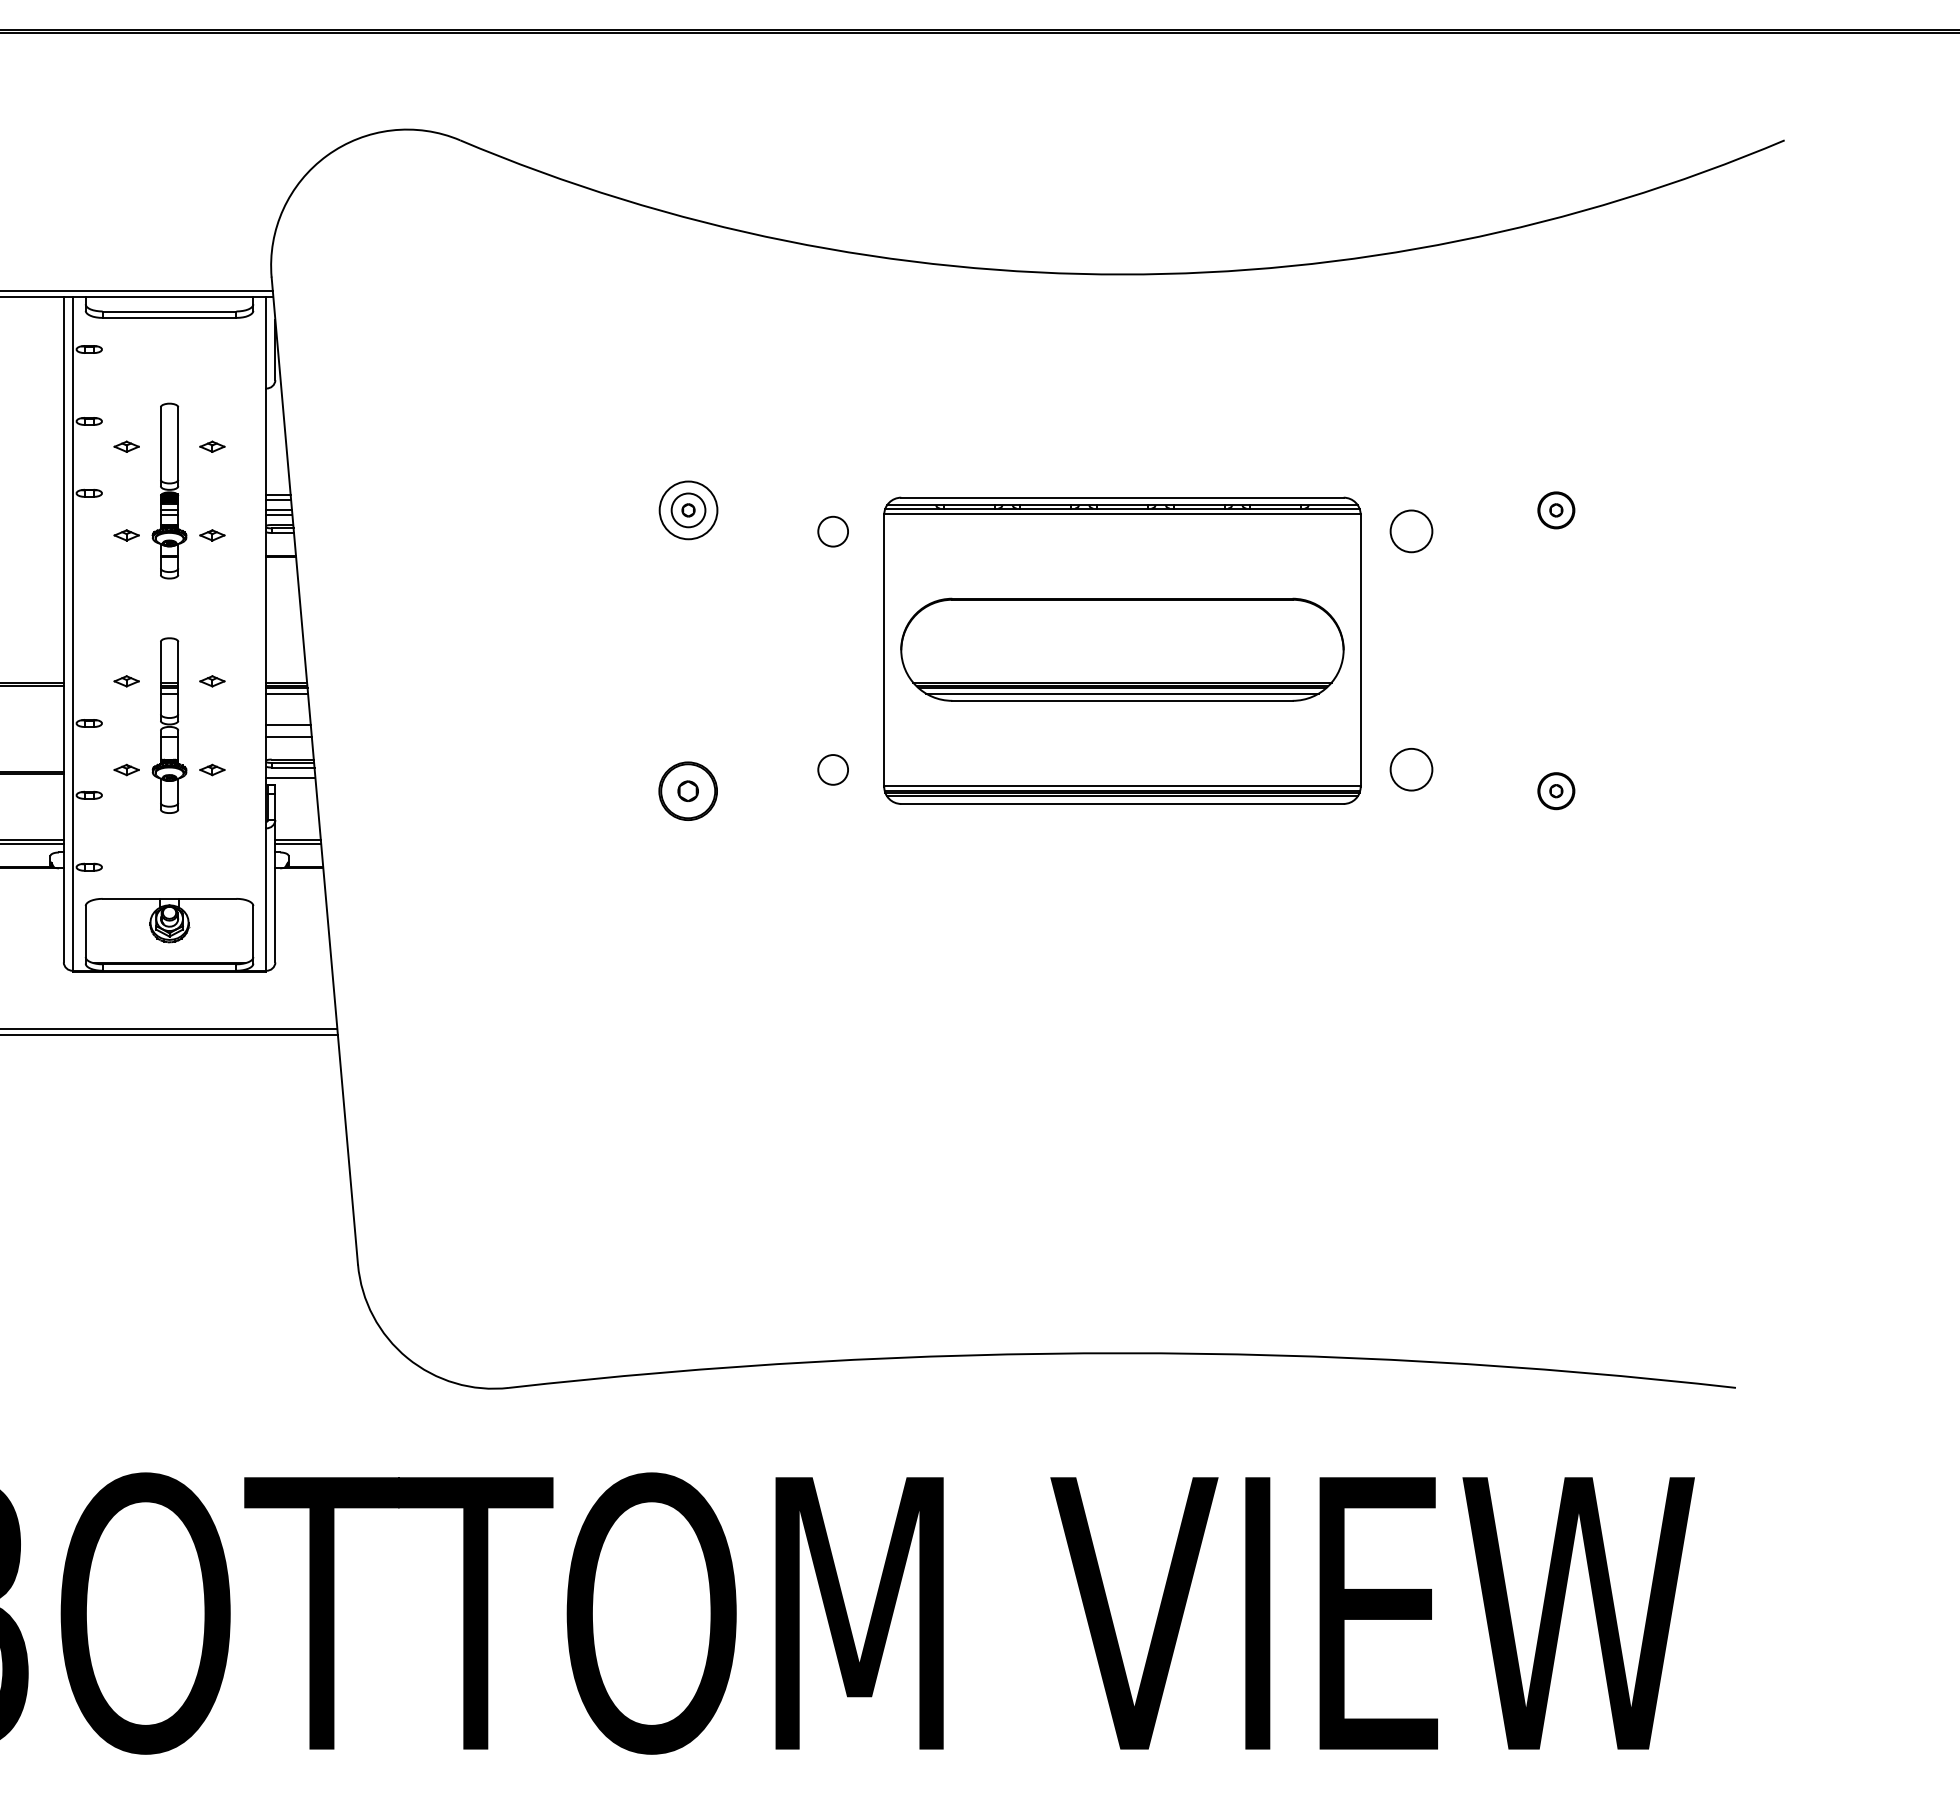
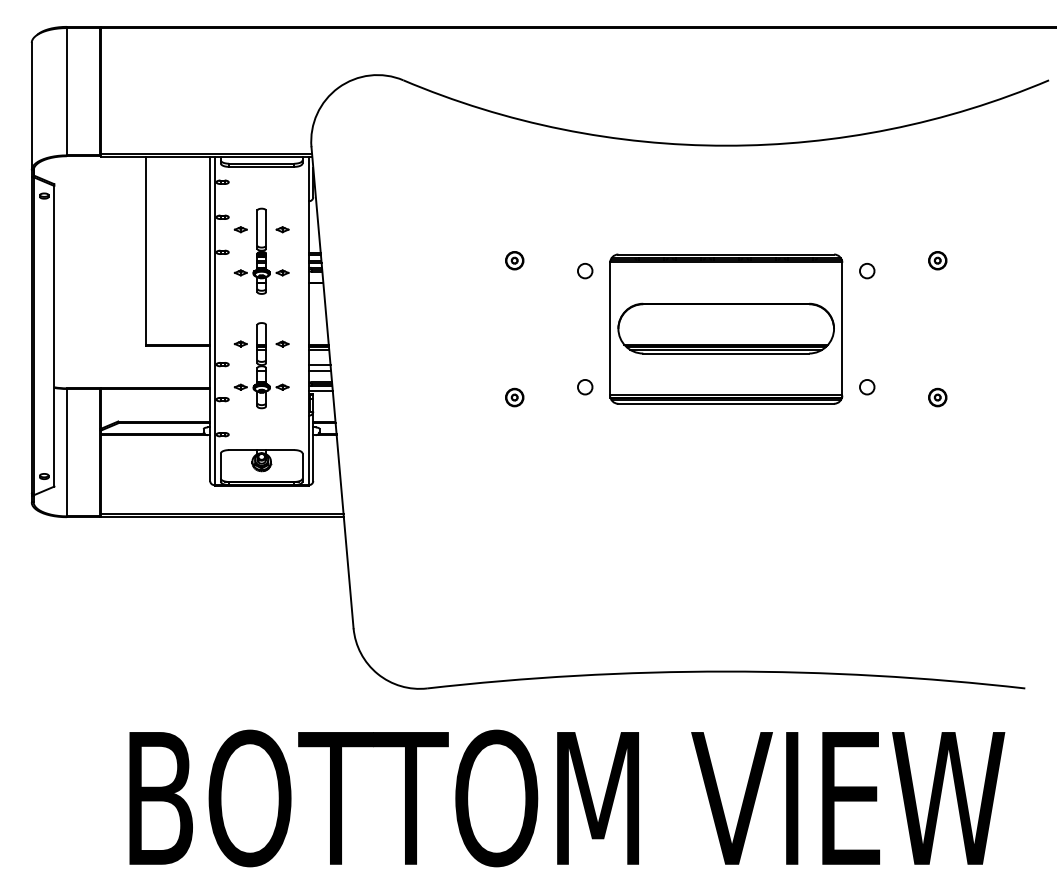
circle: (688, 509) -> (514, 260), size x0.62
circle: (1412, 532) -> (867, 271), size x0.71
circle: (1412, 770) -> (867, 387), size x0.71
part: (688, 790) -> (514, 397), size x0.62

